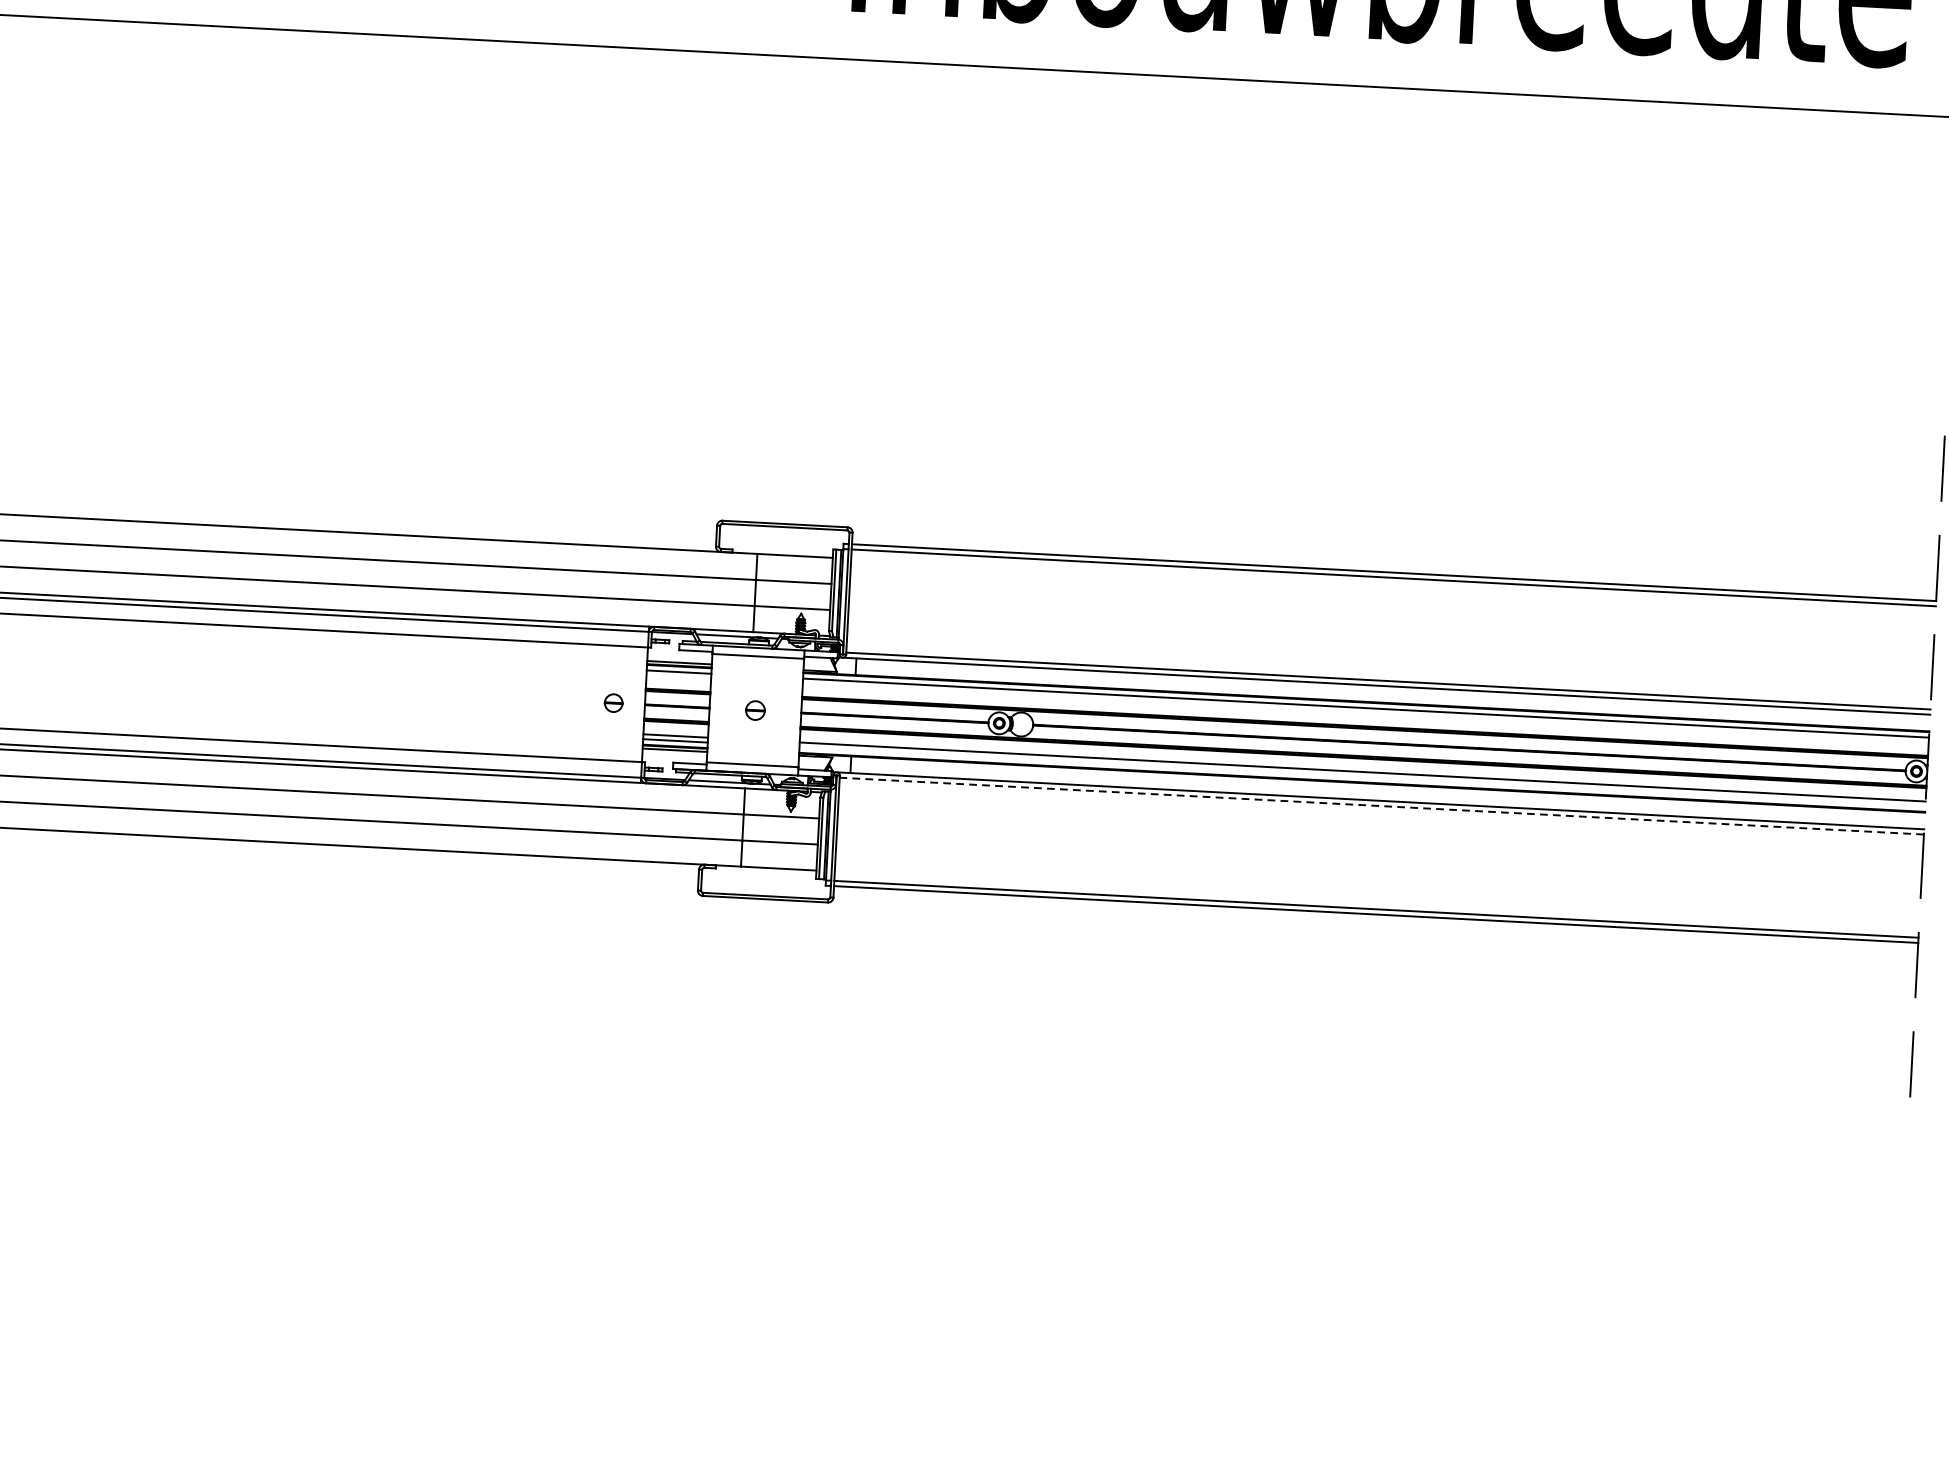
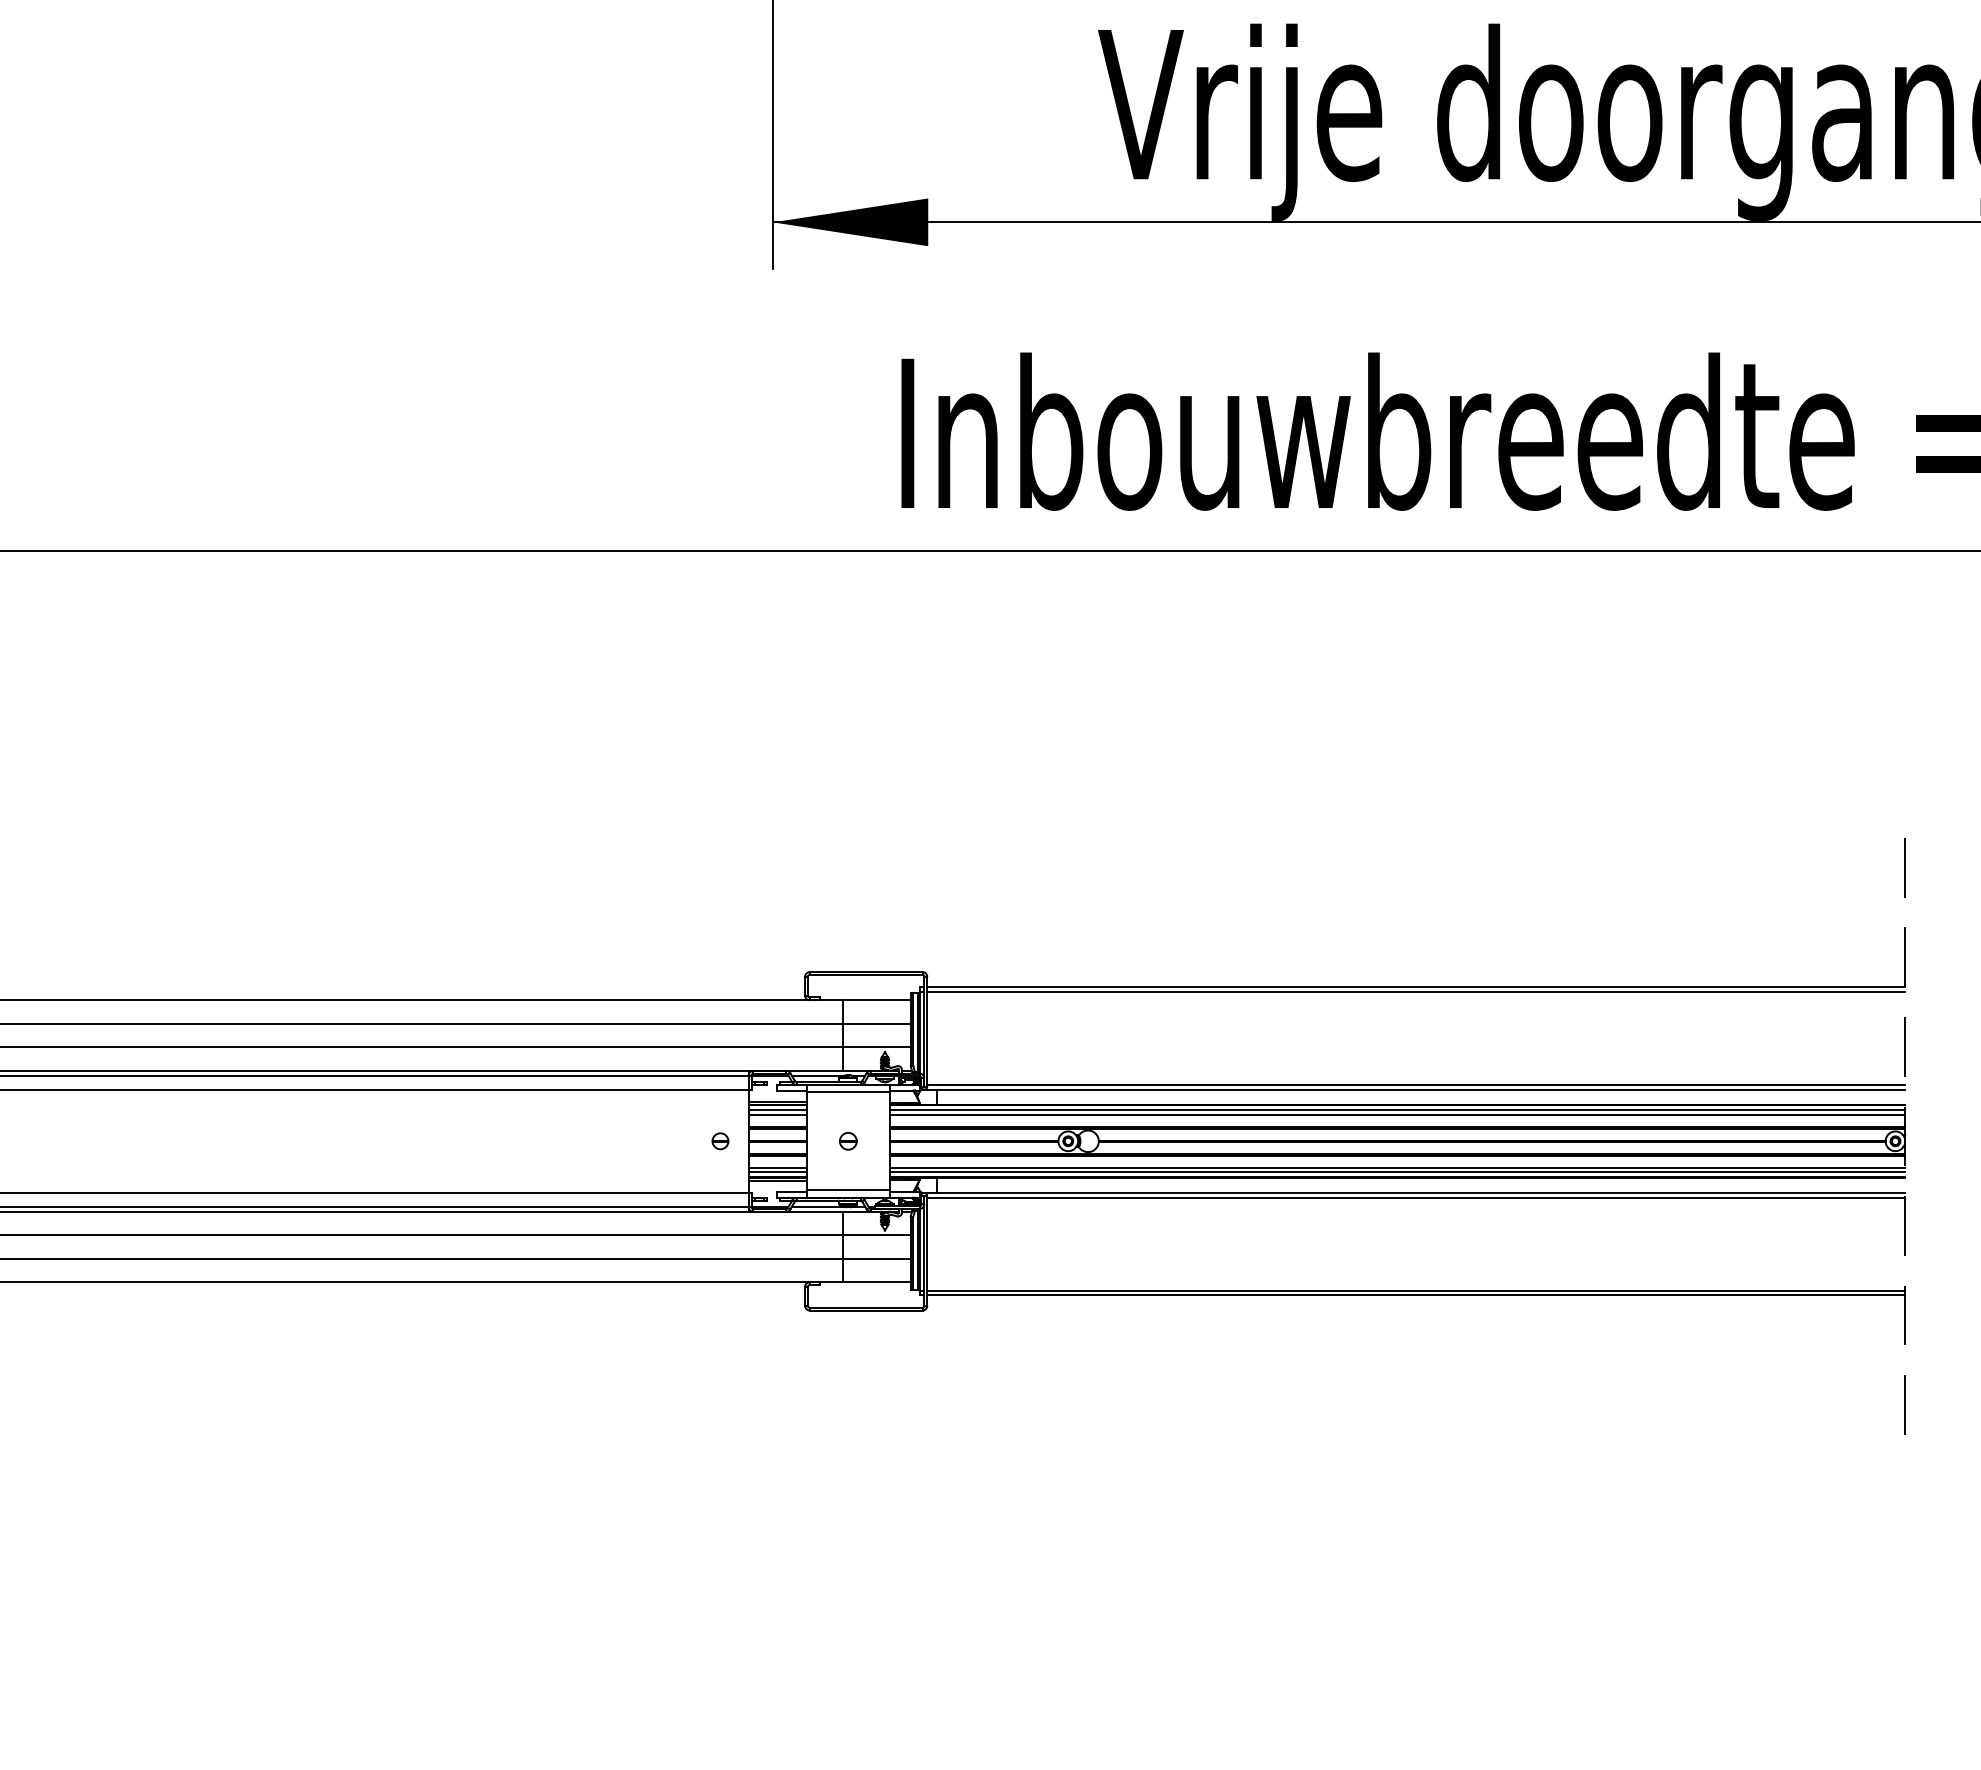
line: (678, 676) -> (777, 1114), added
line: (1365, 712) -> (1397, 1114), added
line: (1362, 777) -> (1397, 1172), added
line: (1382, 805) -> (1416, 1197), dashed -> solid

